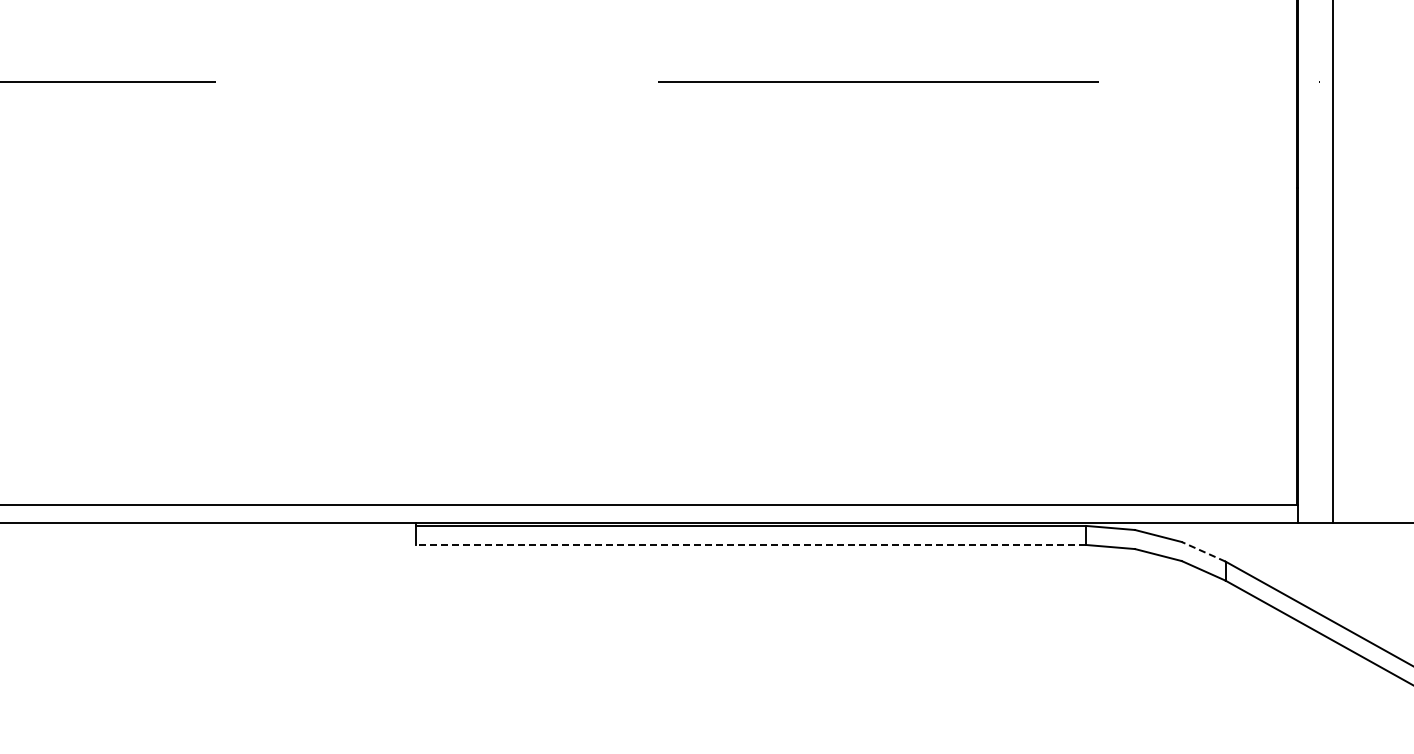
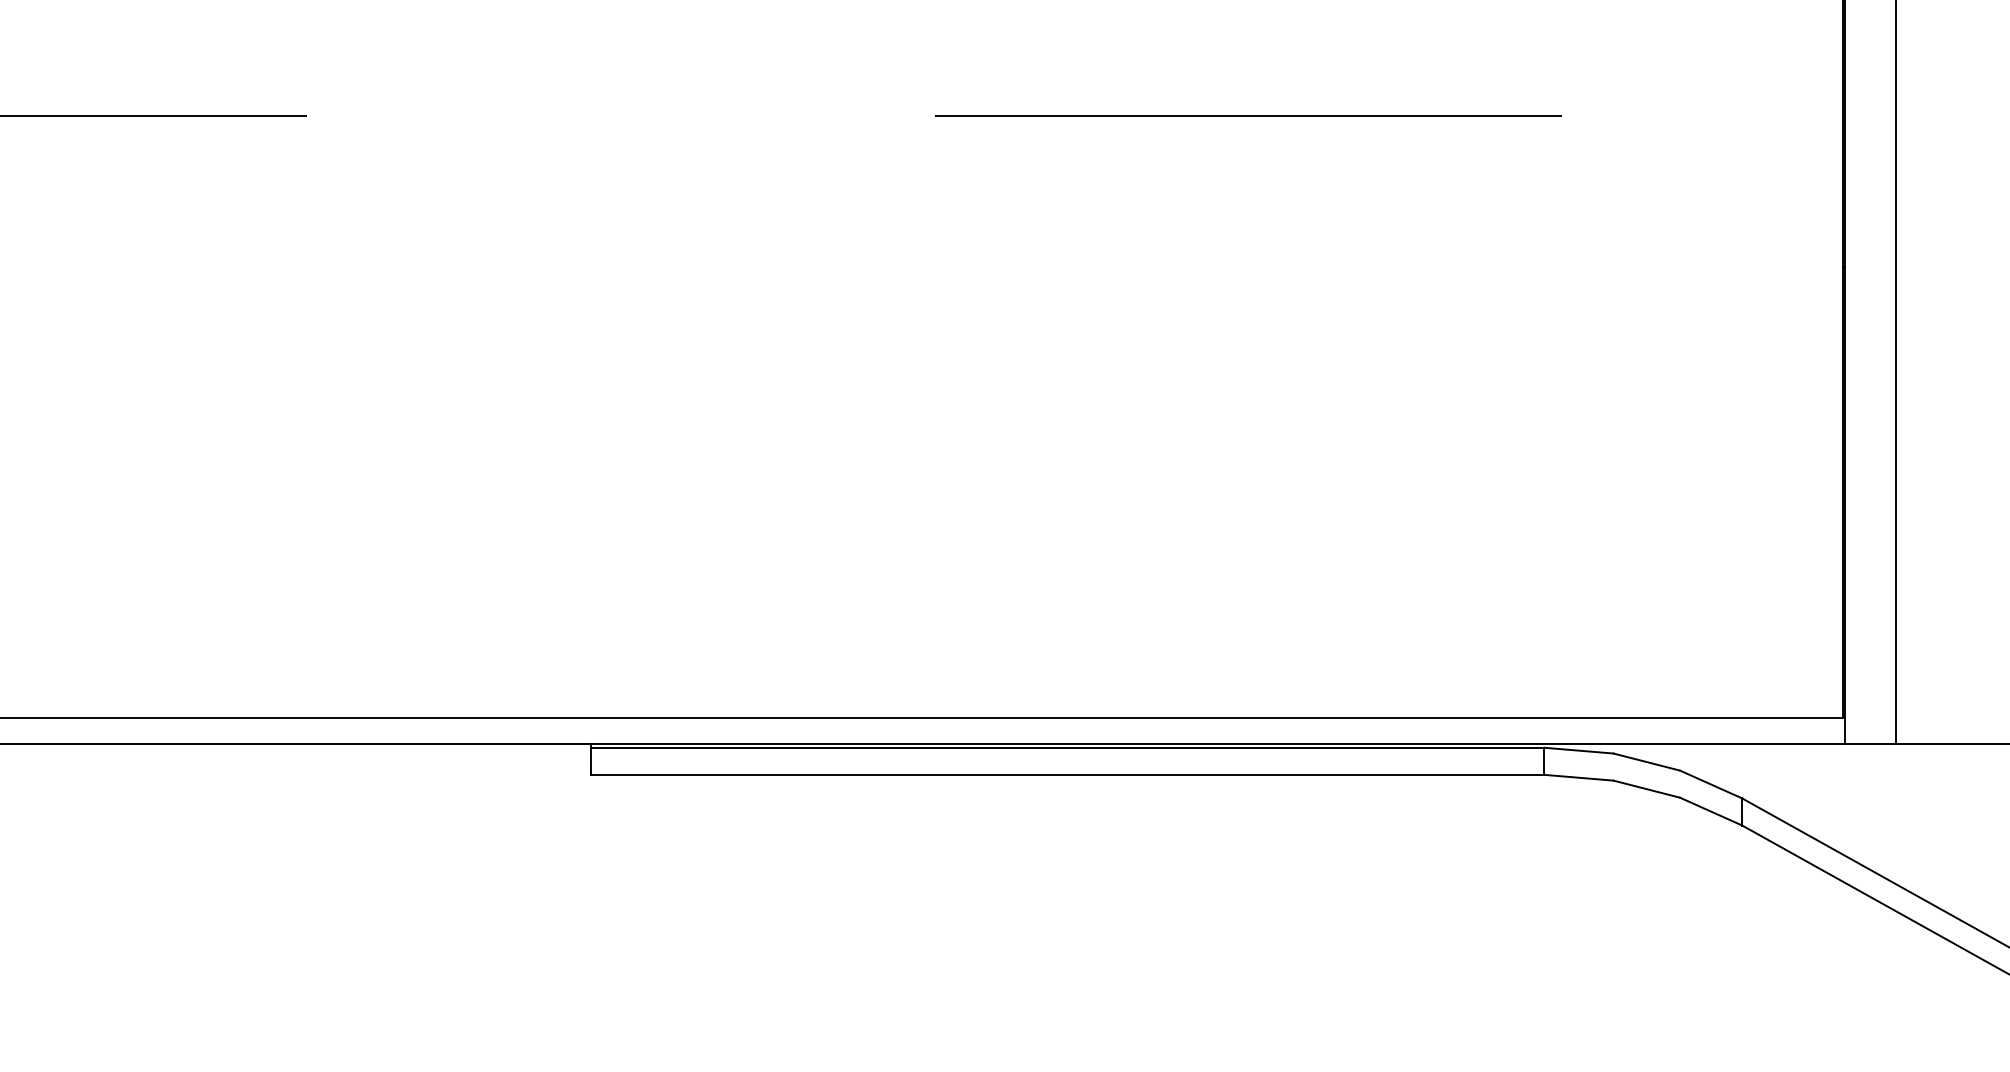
line: (750, 545) -> (1066, 775), dashed -> solid
line: (1203, 551) -> (1710, 784), dashed -> solid

